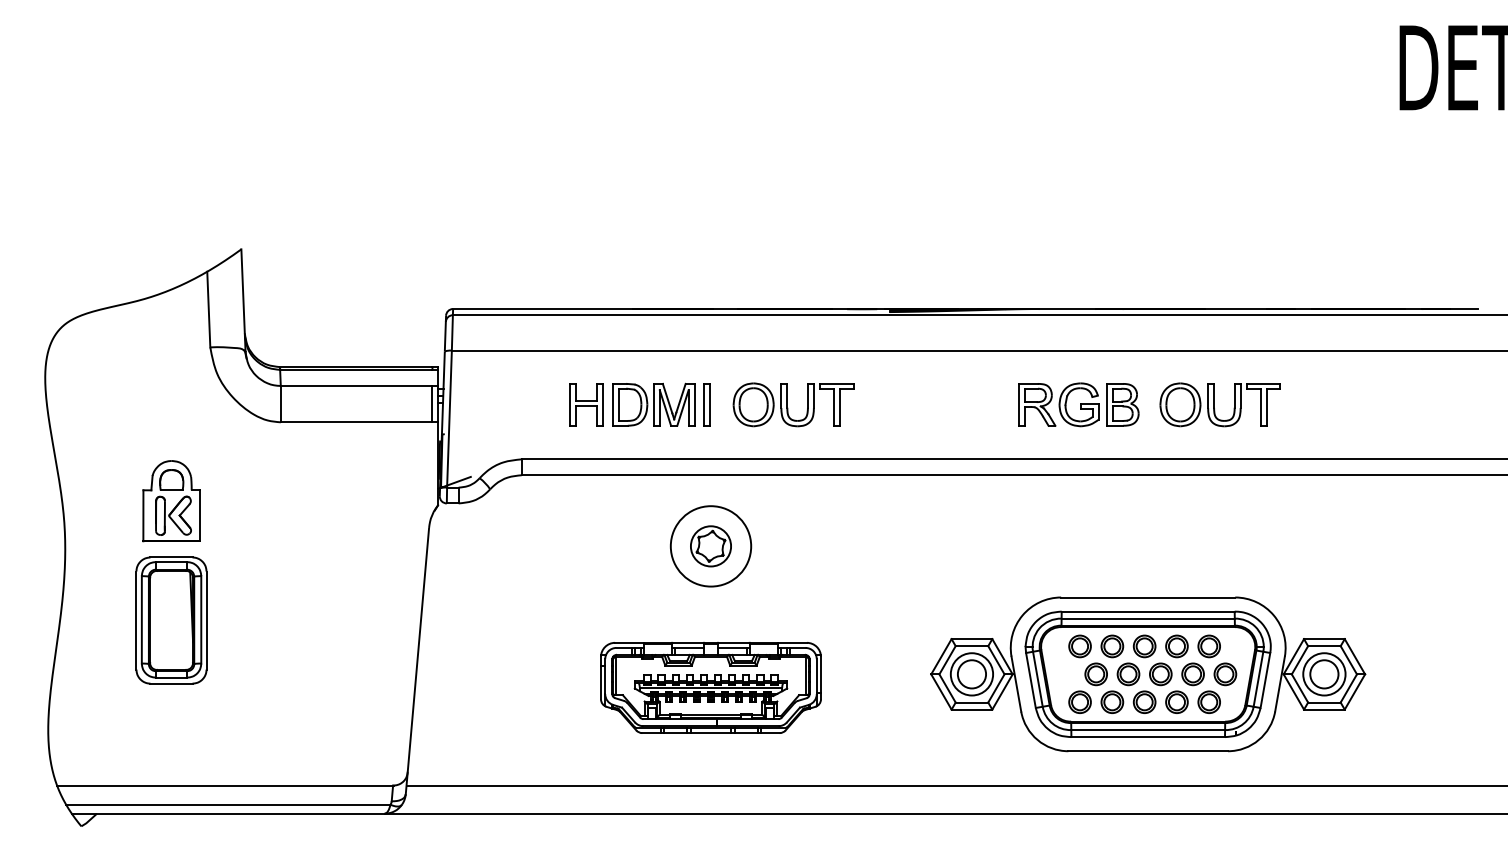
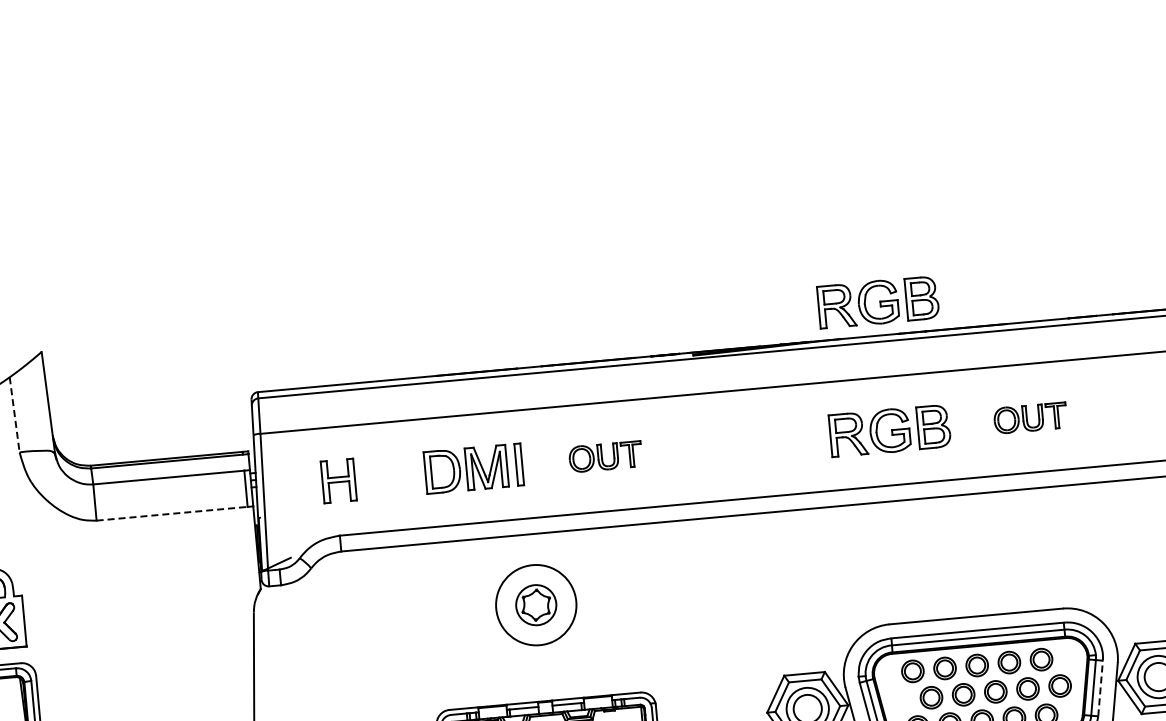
part: (1078, 275) -> (877, 302), added
line: (208, 309) -> (14, 414), solid -> dashed
part: (586, 404) -> (338, 480), moved
part: (793, 404) -> (605, 456), size x0.6
part: (1219, 404) -> (1029, 417), size x0.6
line: (356, 422) -> (172, 513), solid -> dashed
line: (1265, 680) -> (1100, 688), solid -> dashed

